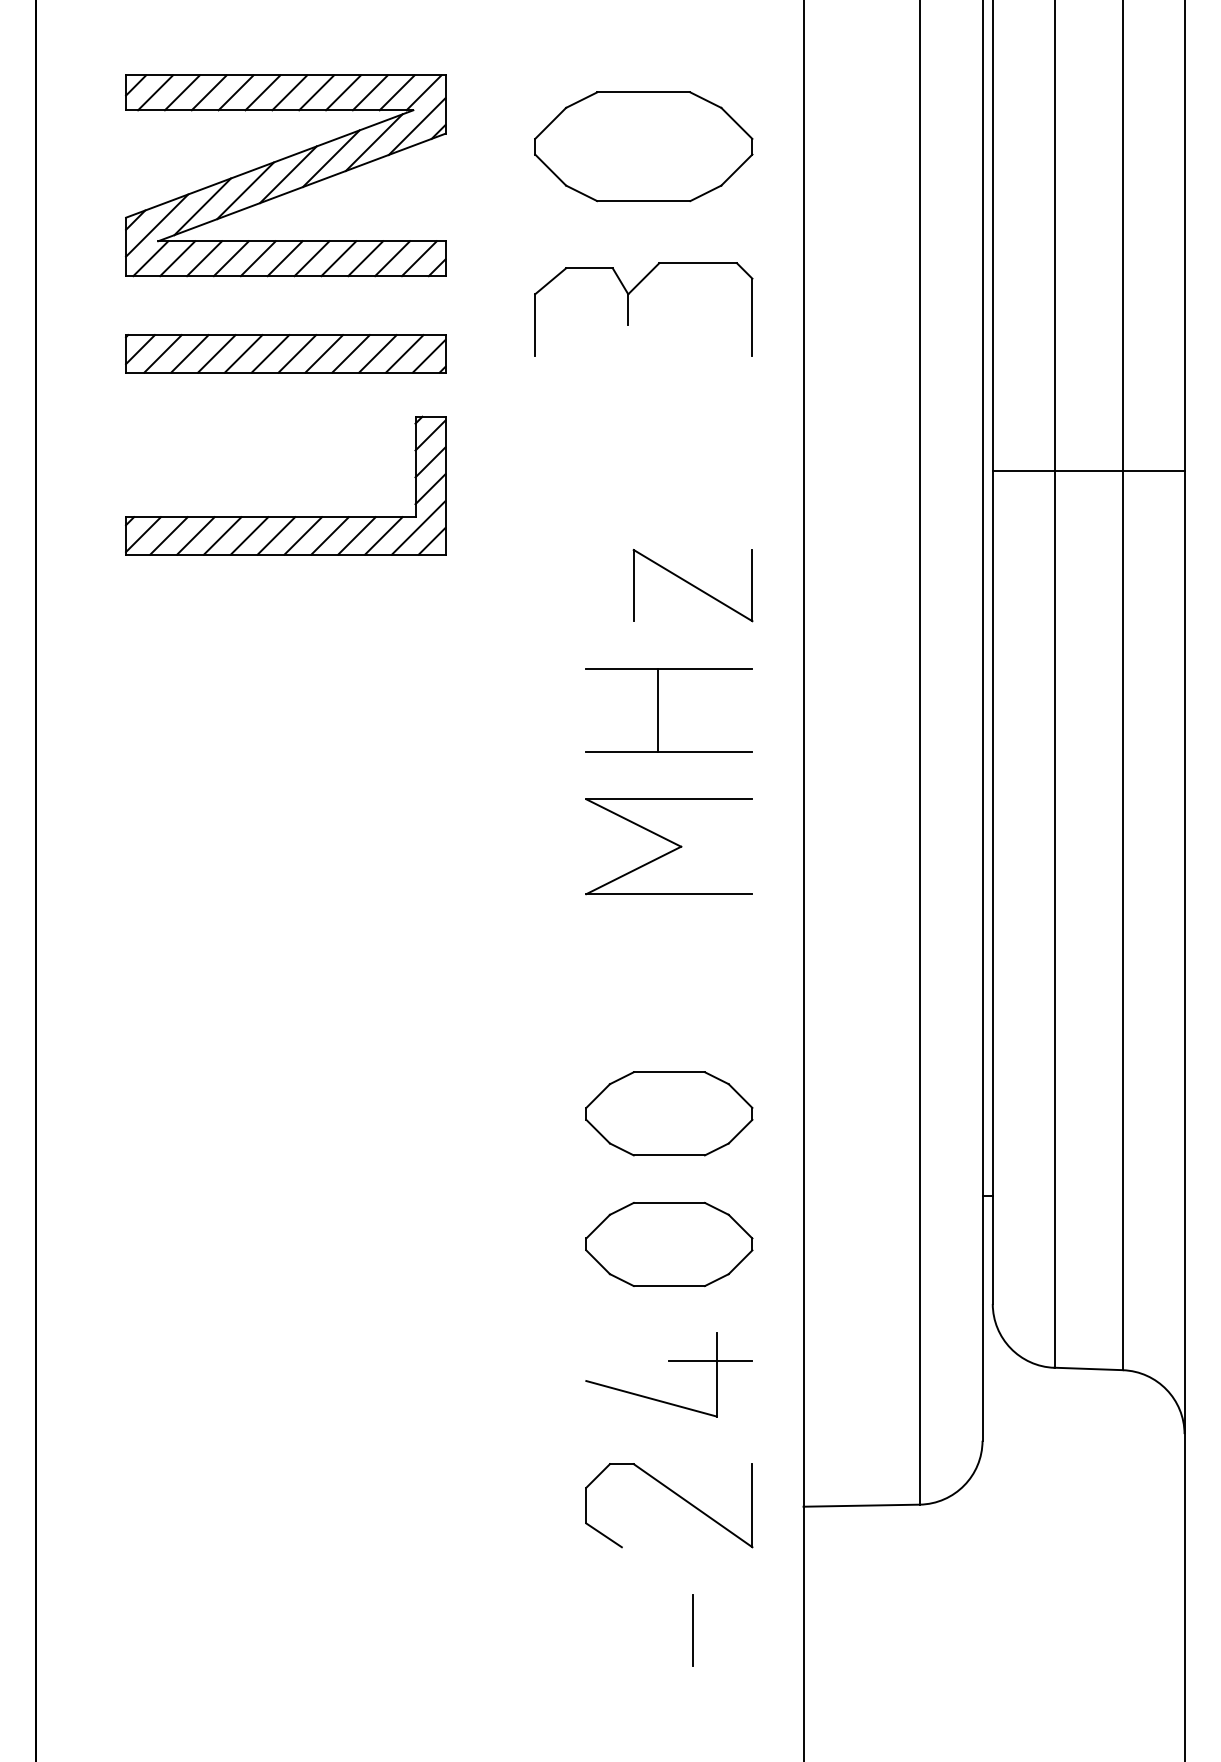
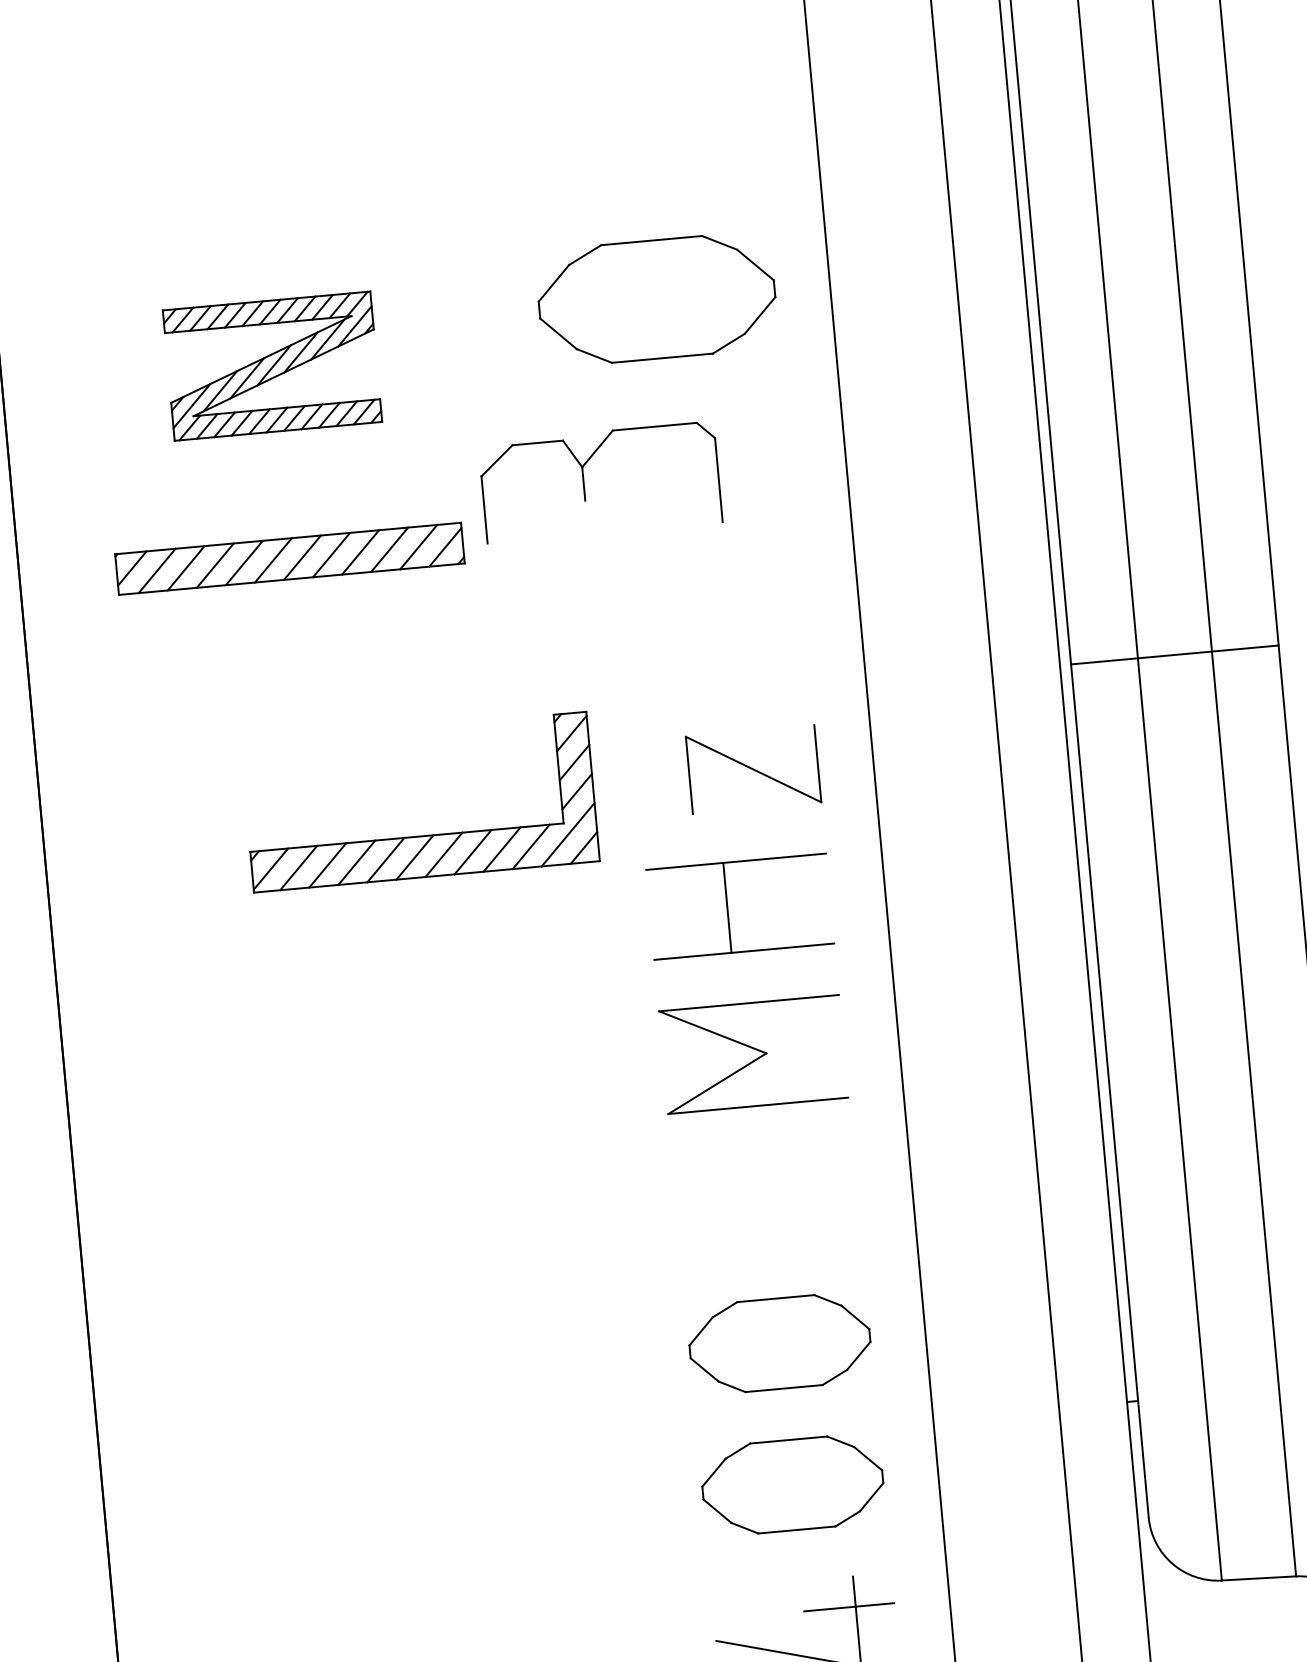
part: (285, 175) -> (272, 365), size x0.6
part: (628, 309) -> (583, 483), moved
line: (1088, 470) -> (1174, 654), moved
part: (285, 516) -> (422, 835), moved

